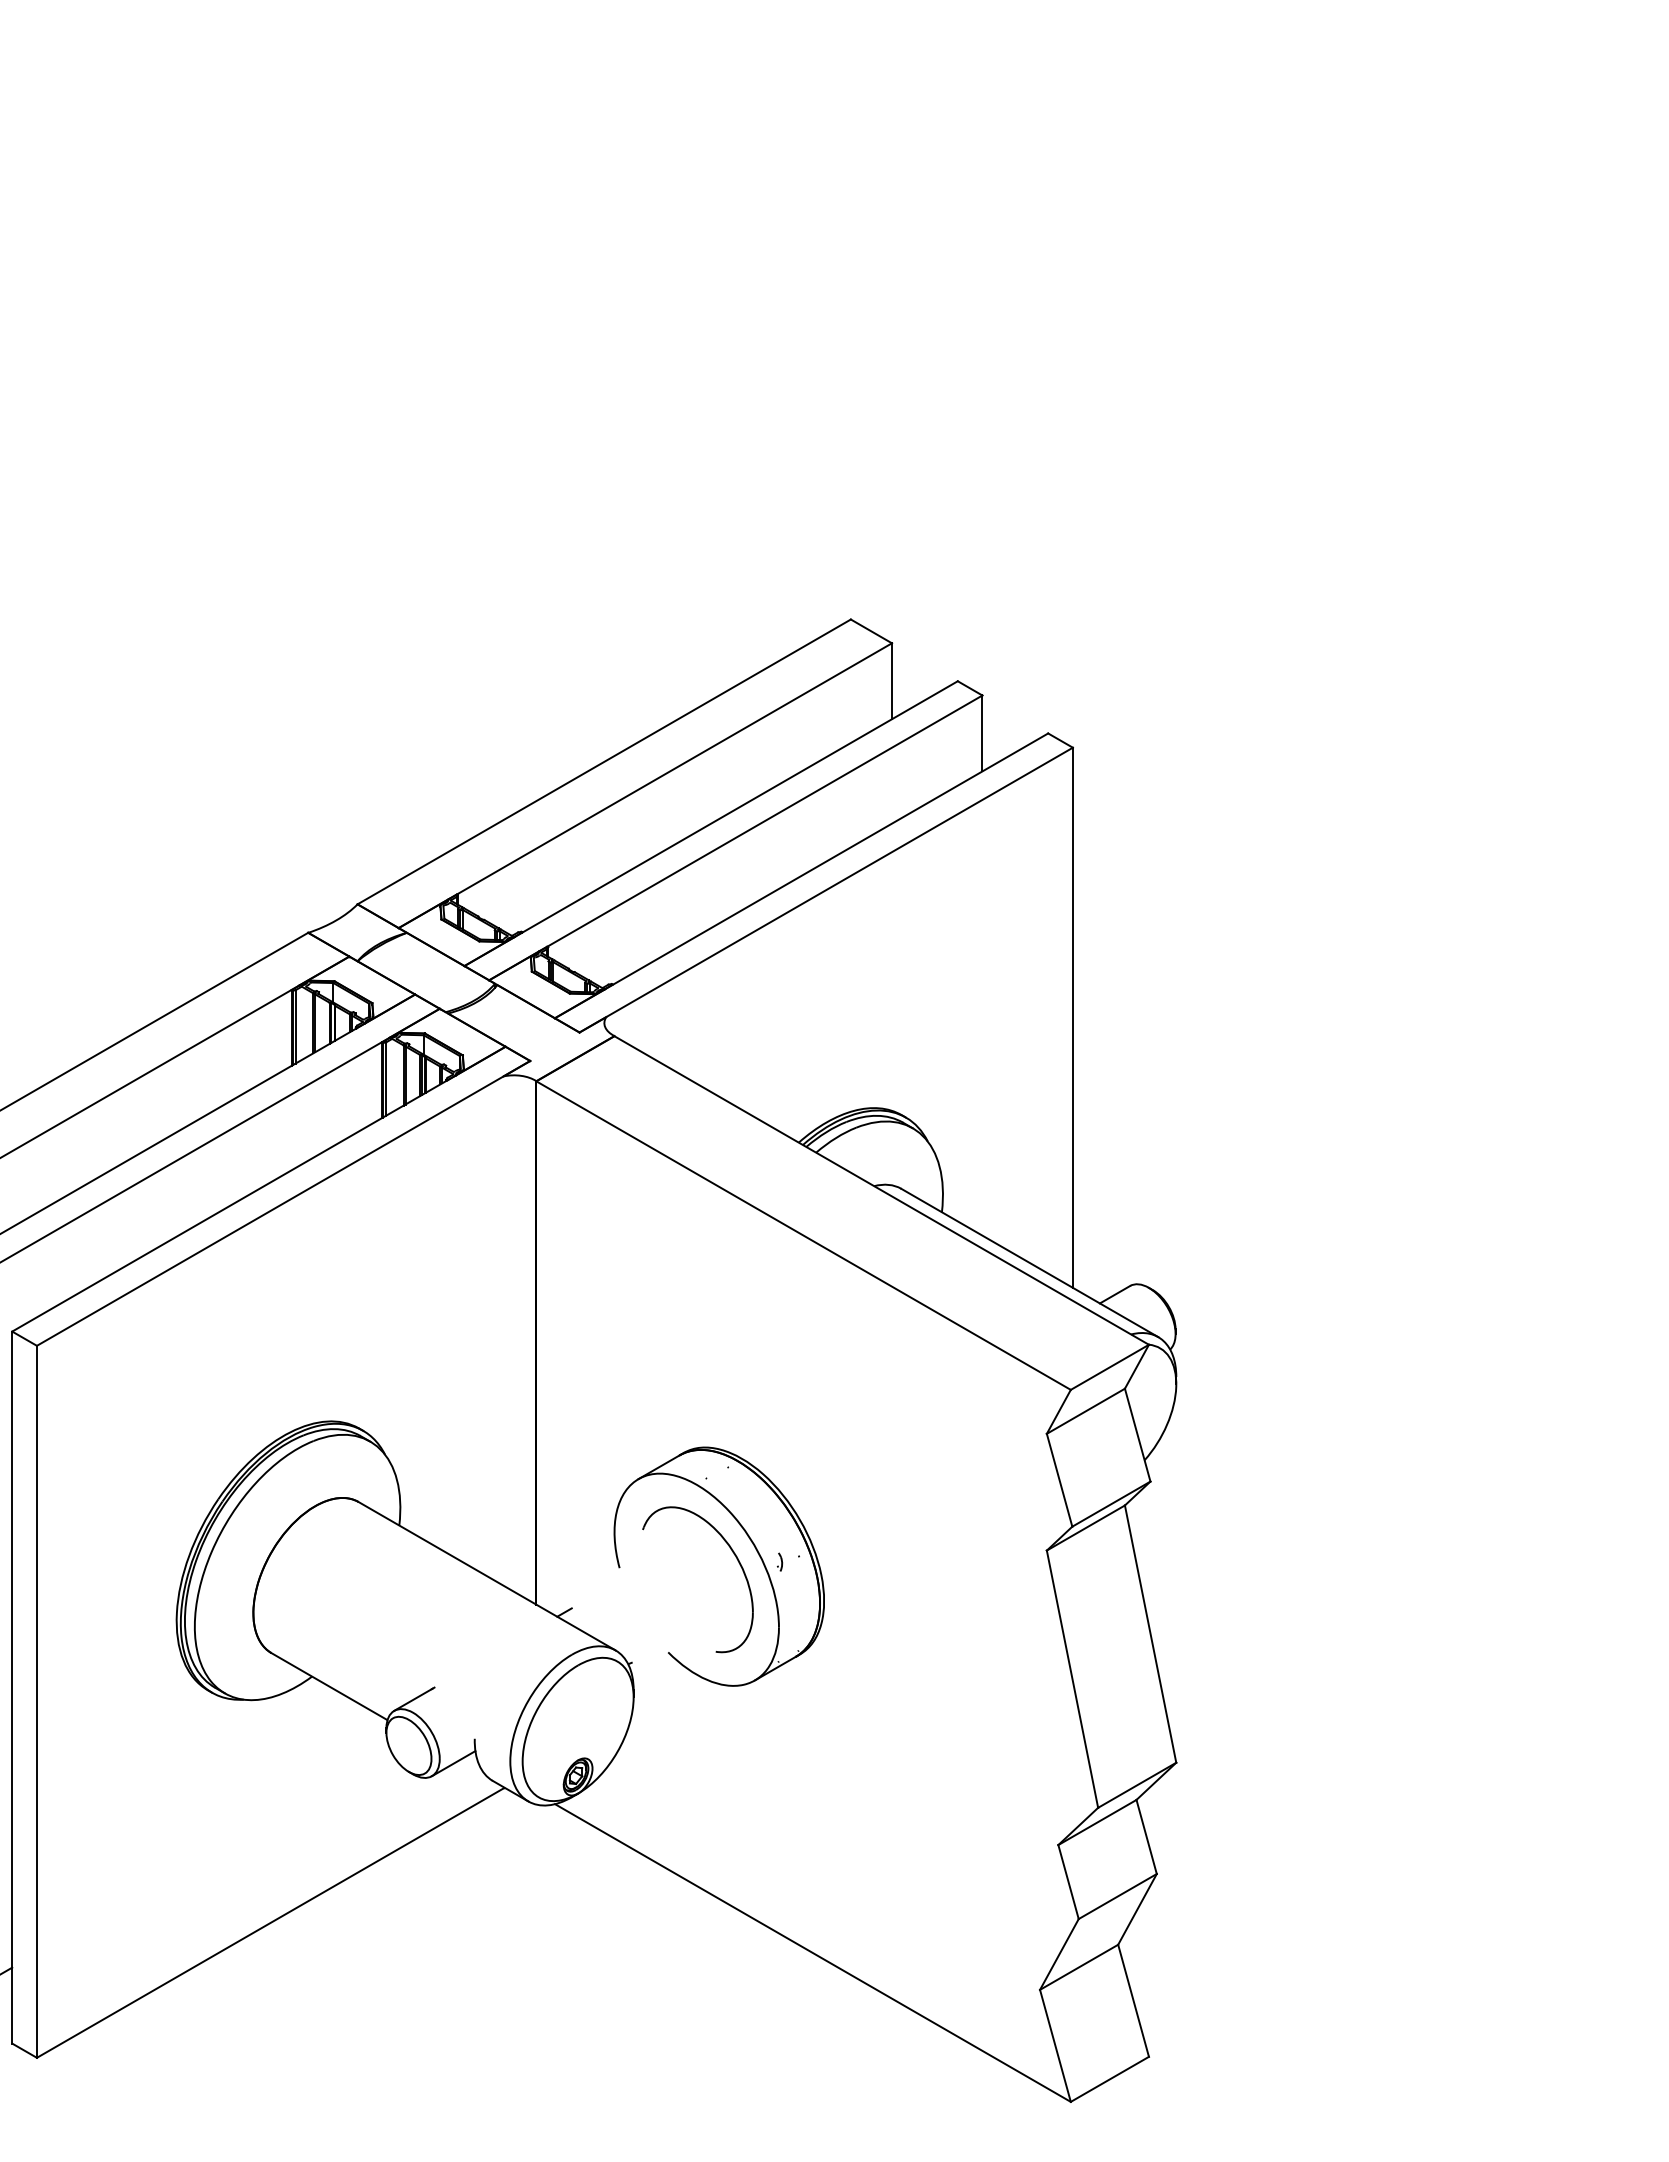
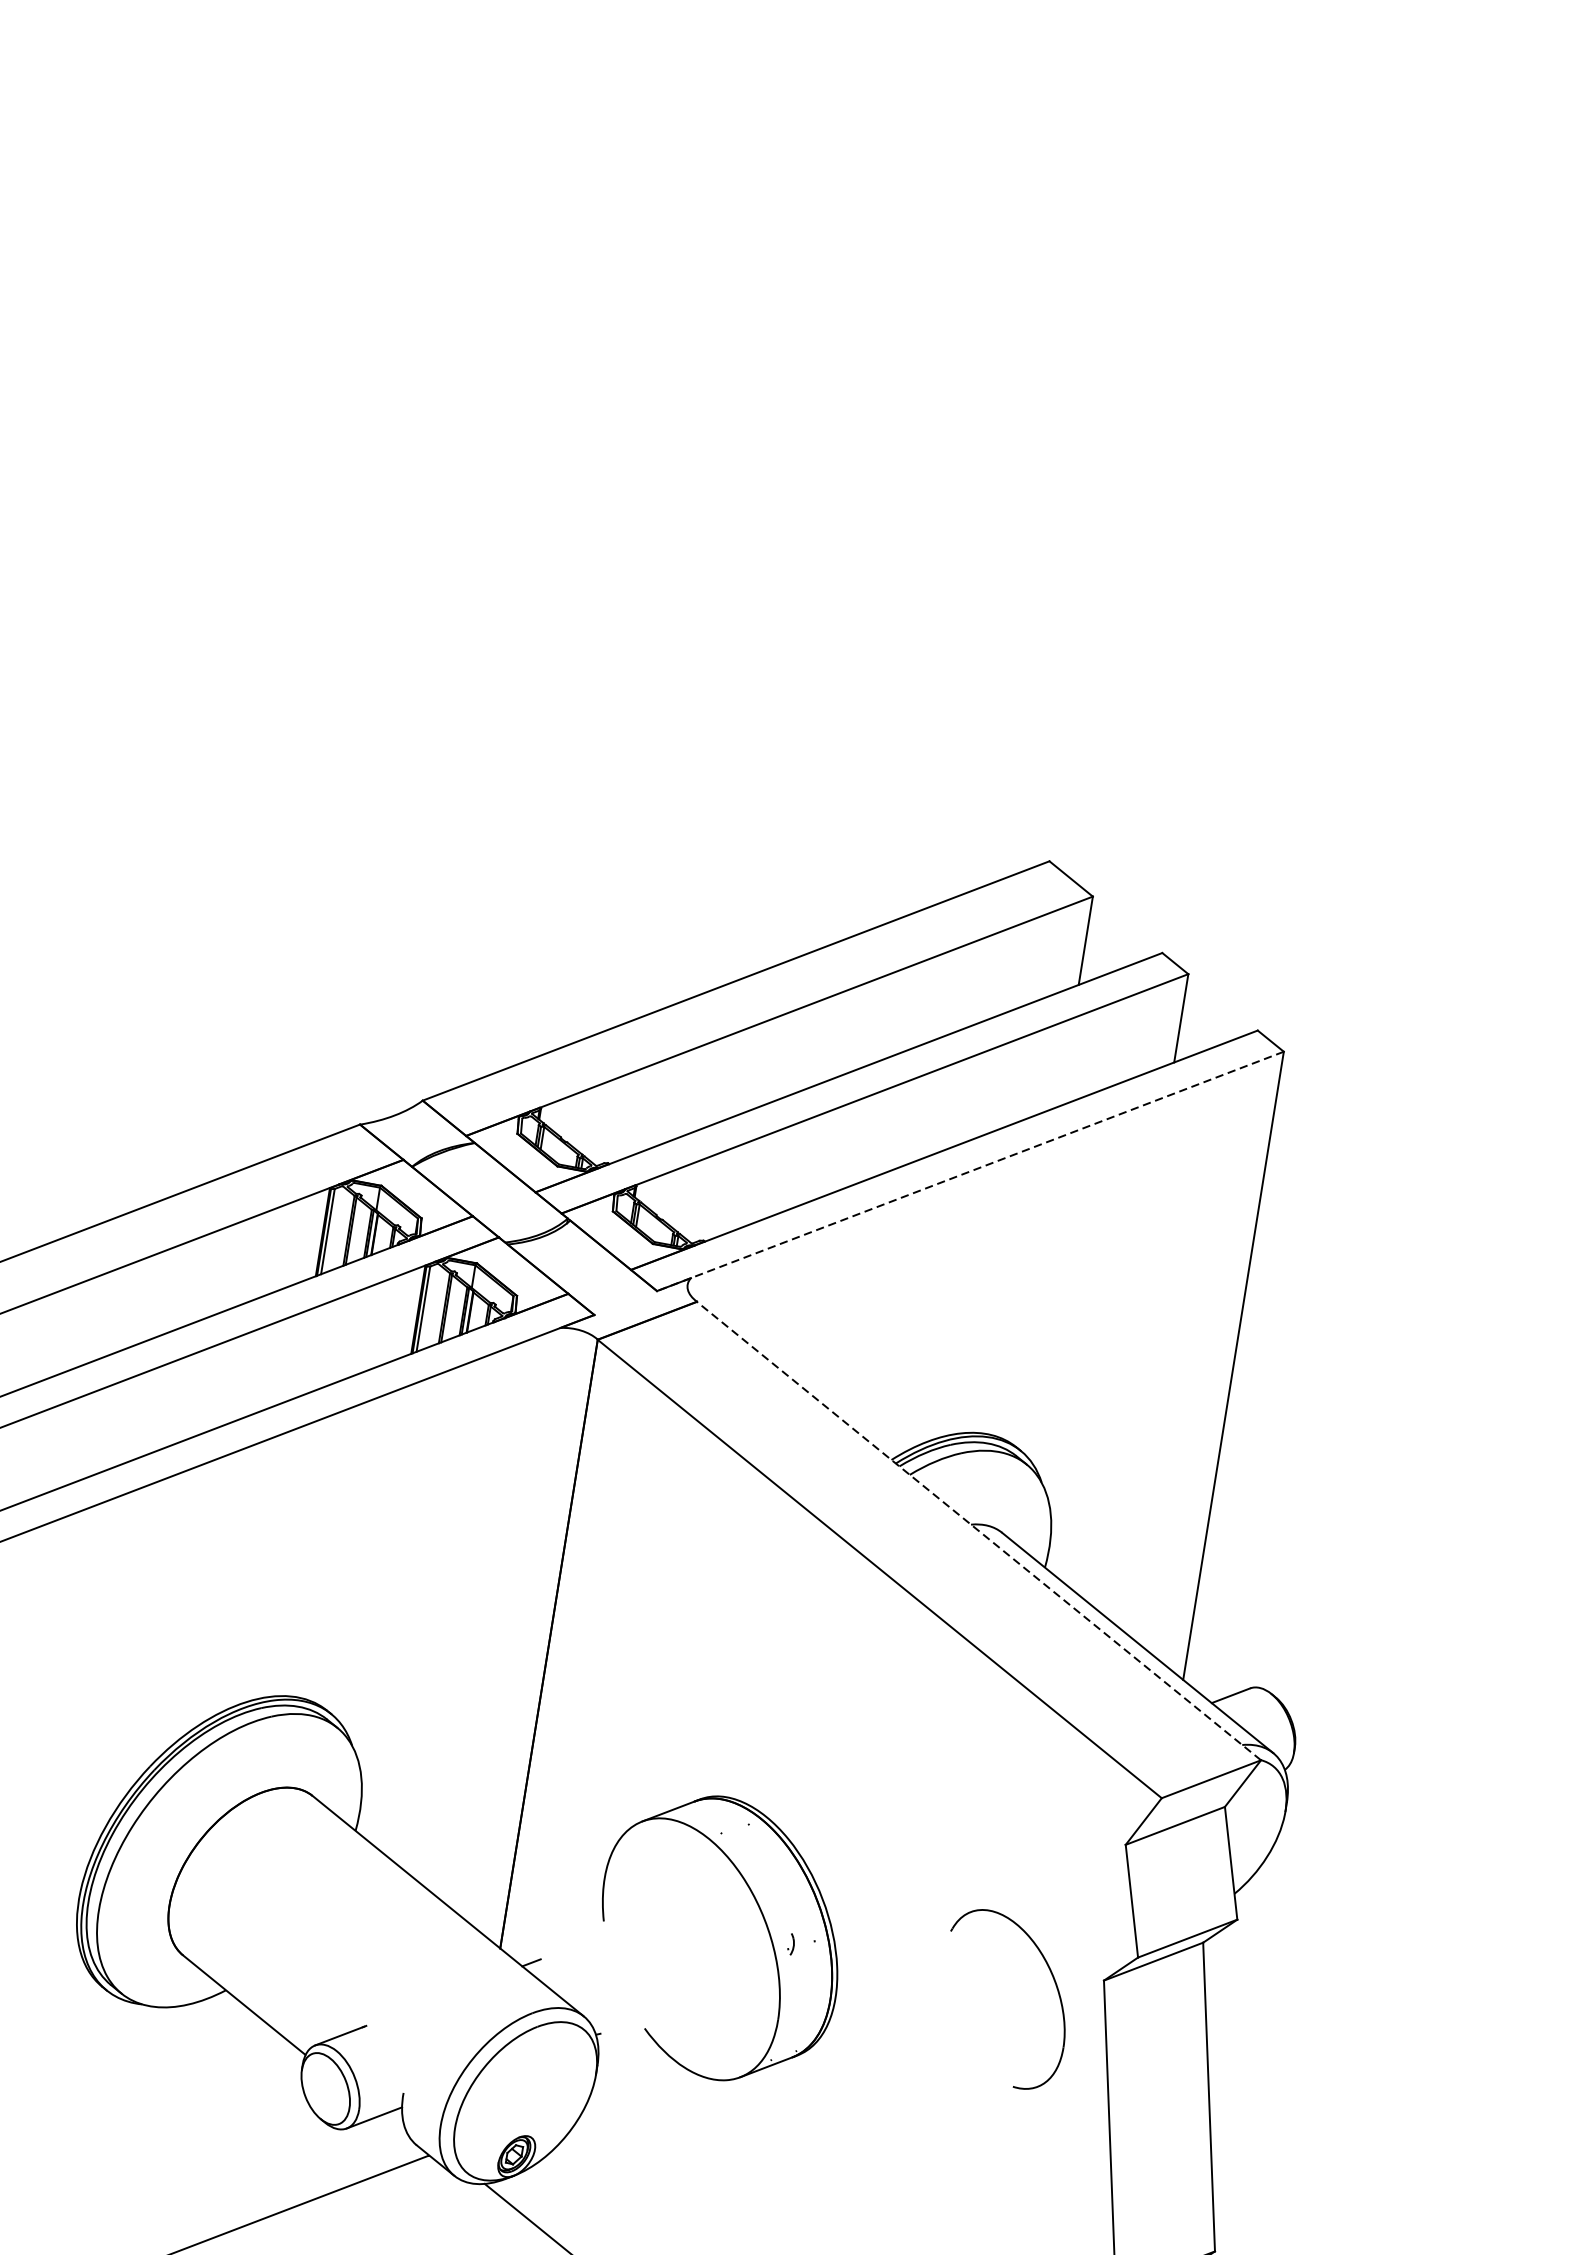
line: (826, 890) -> (970, 1171), solid -> dashed
line: (881, 1190) -> (978, 1531), solid -> dashed
part: (733, 1554) -> (1051, 1976), moved

